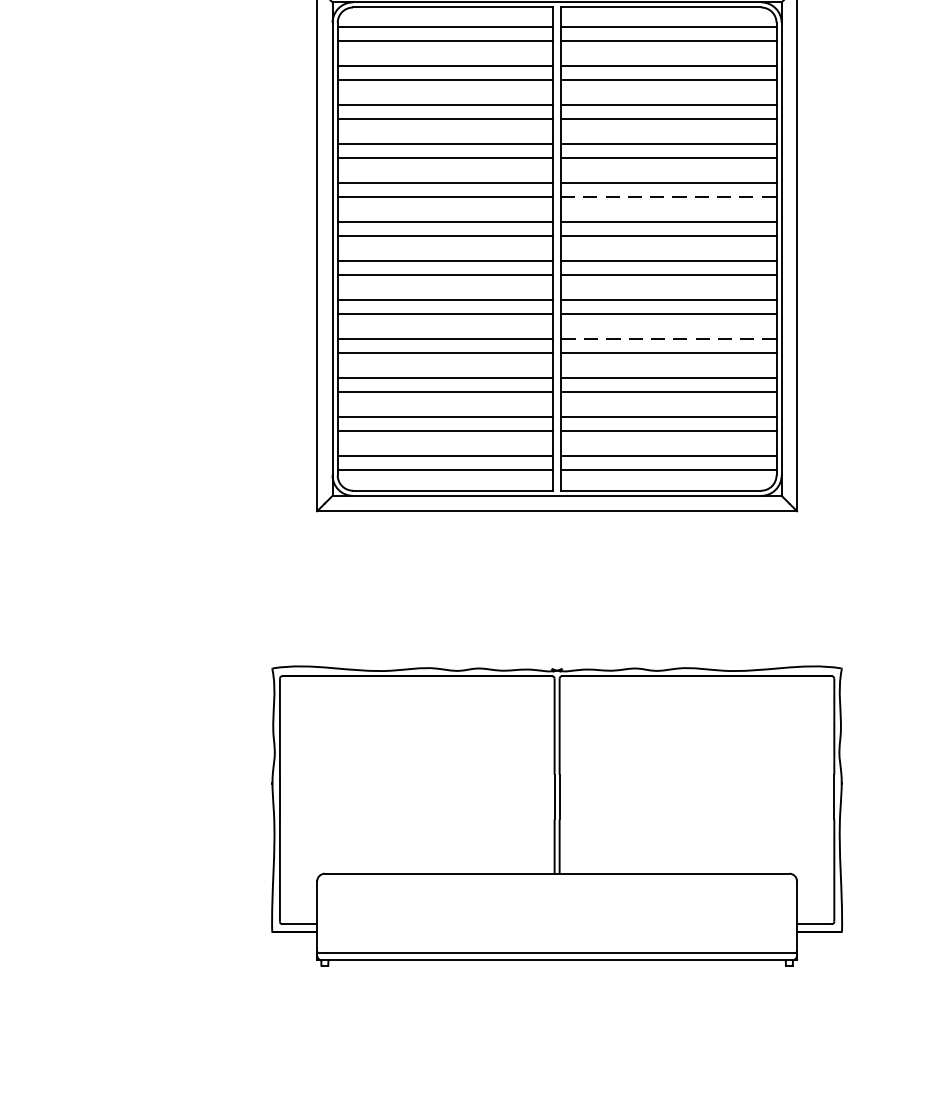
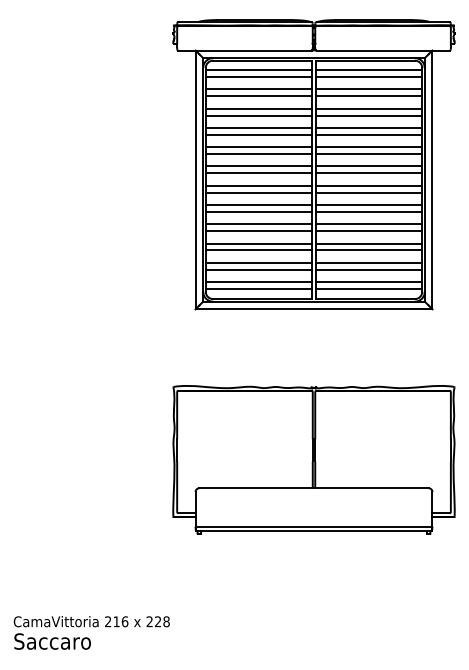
line: (669, 197) -> (369, 154), dashed -> solid
line: (667, 339) -> (368, 224), dashed -> solid

